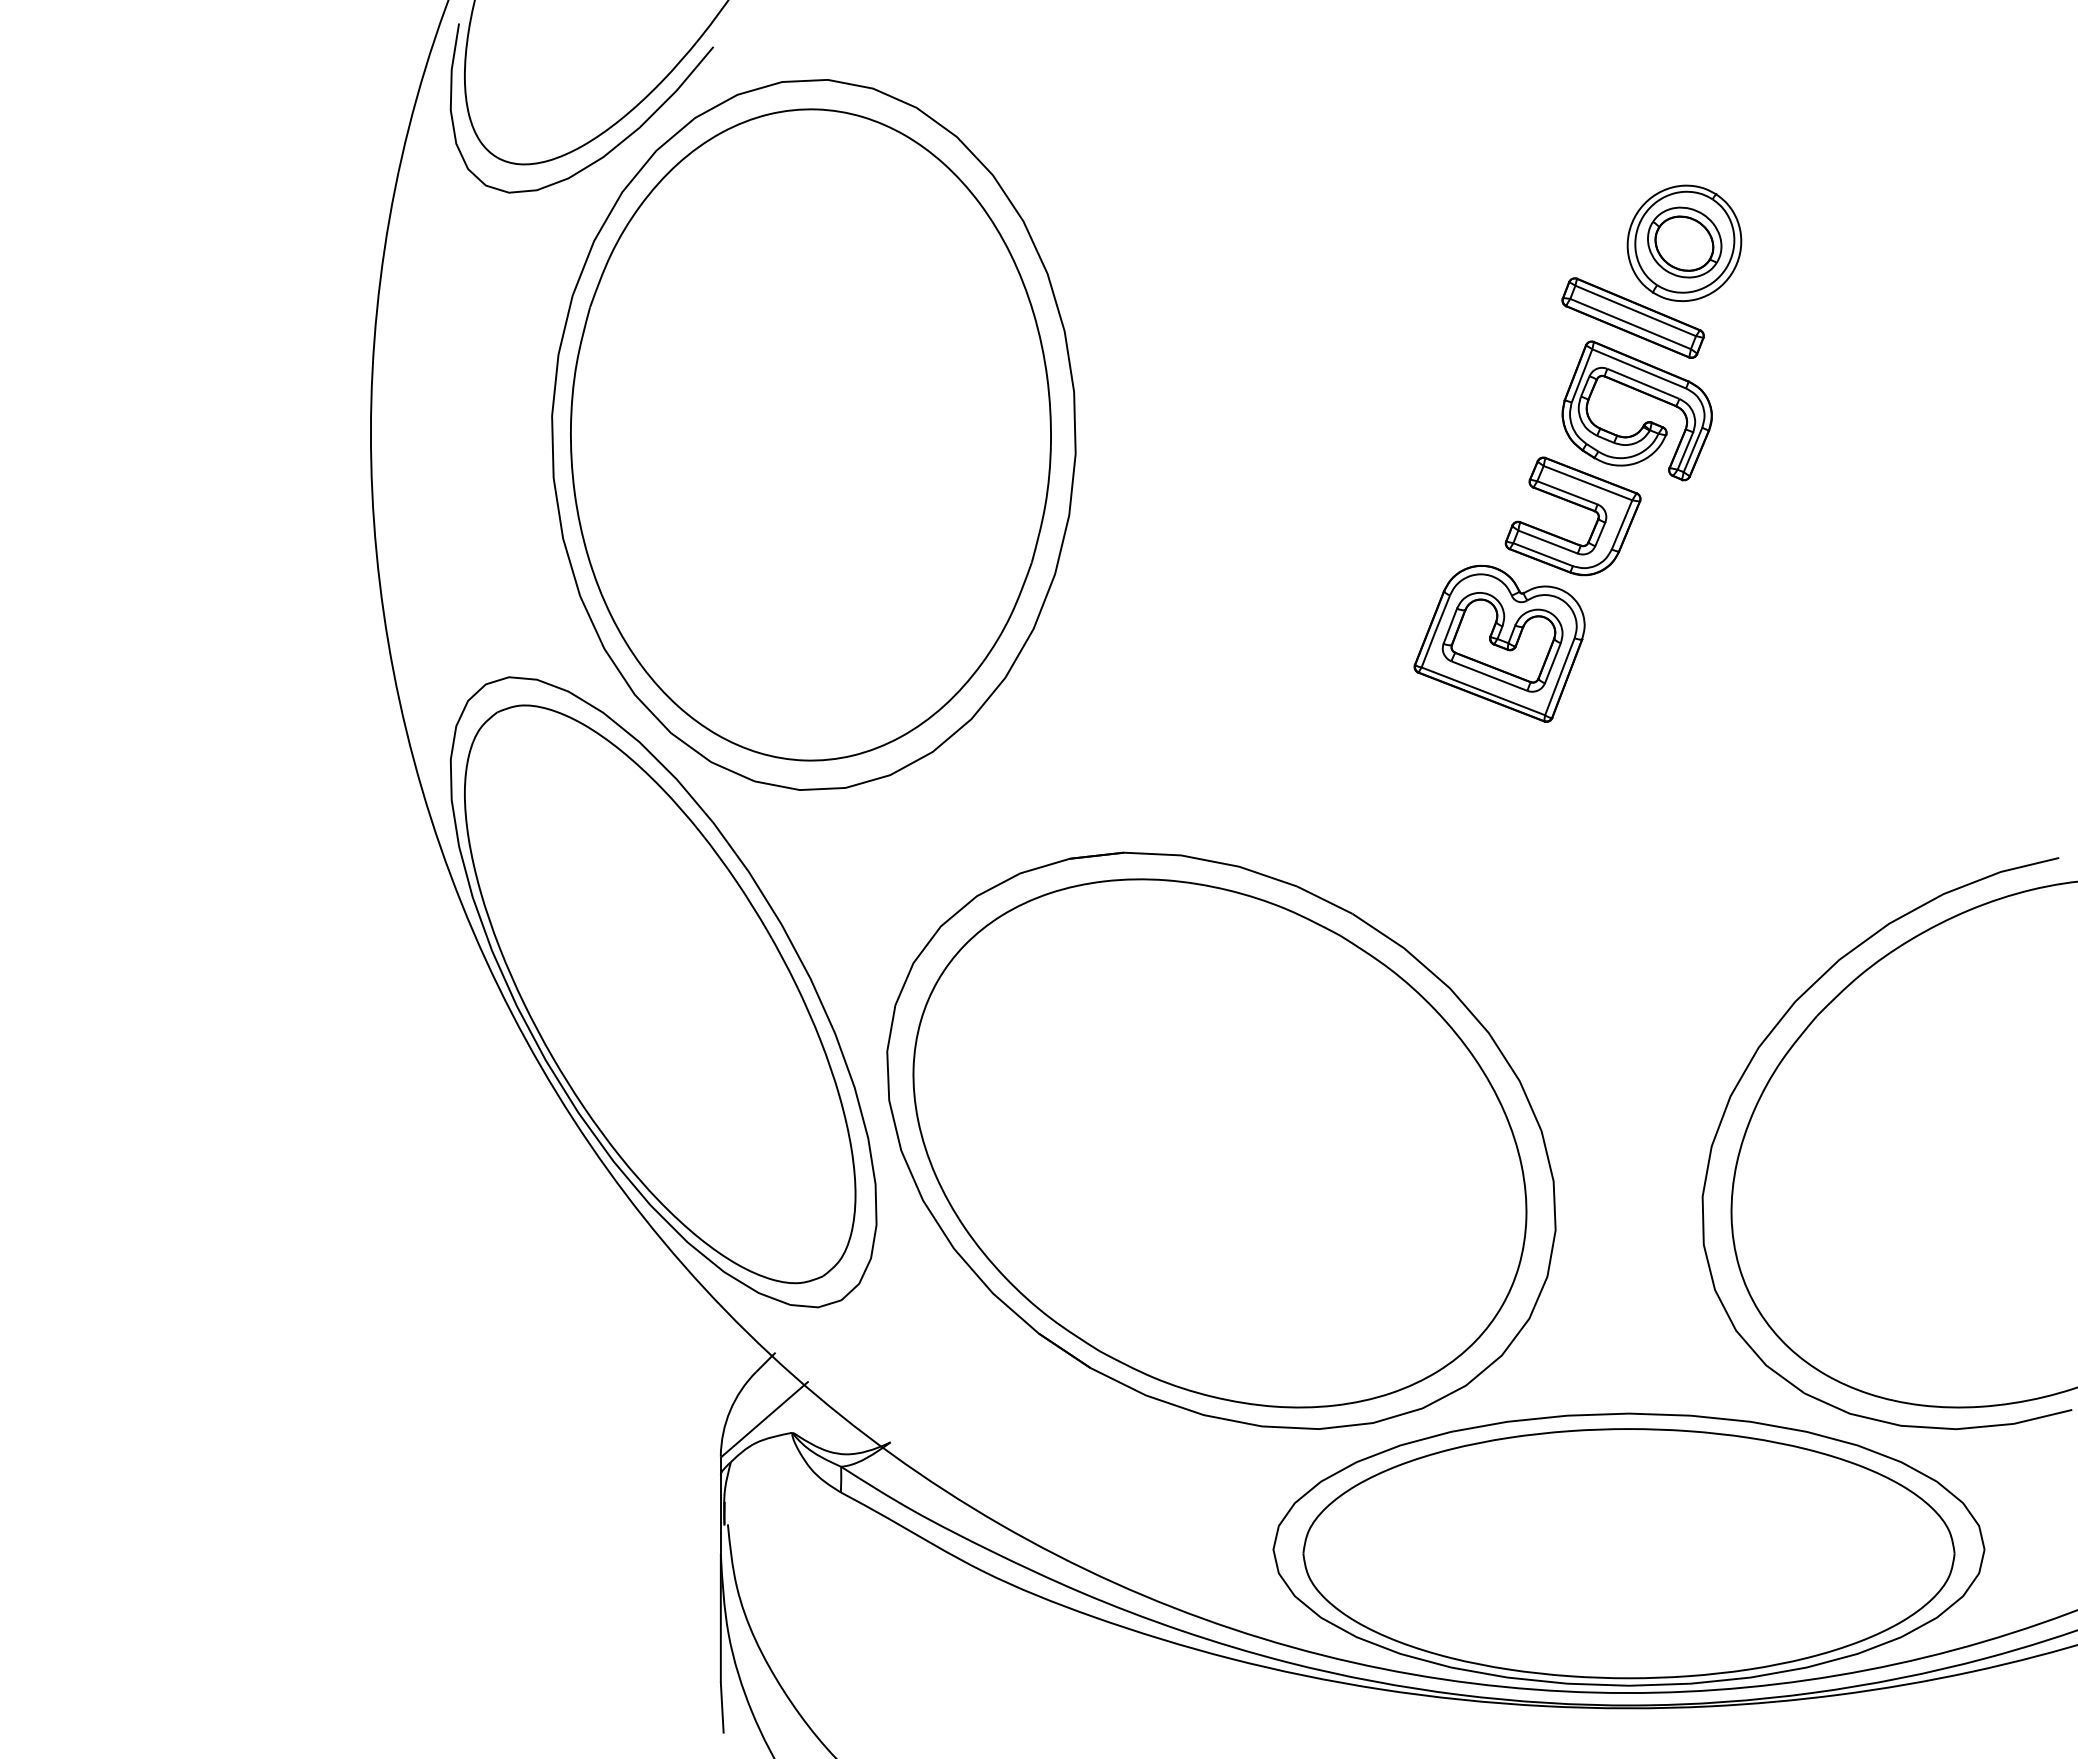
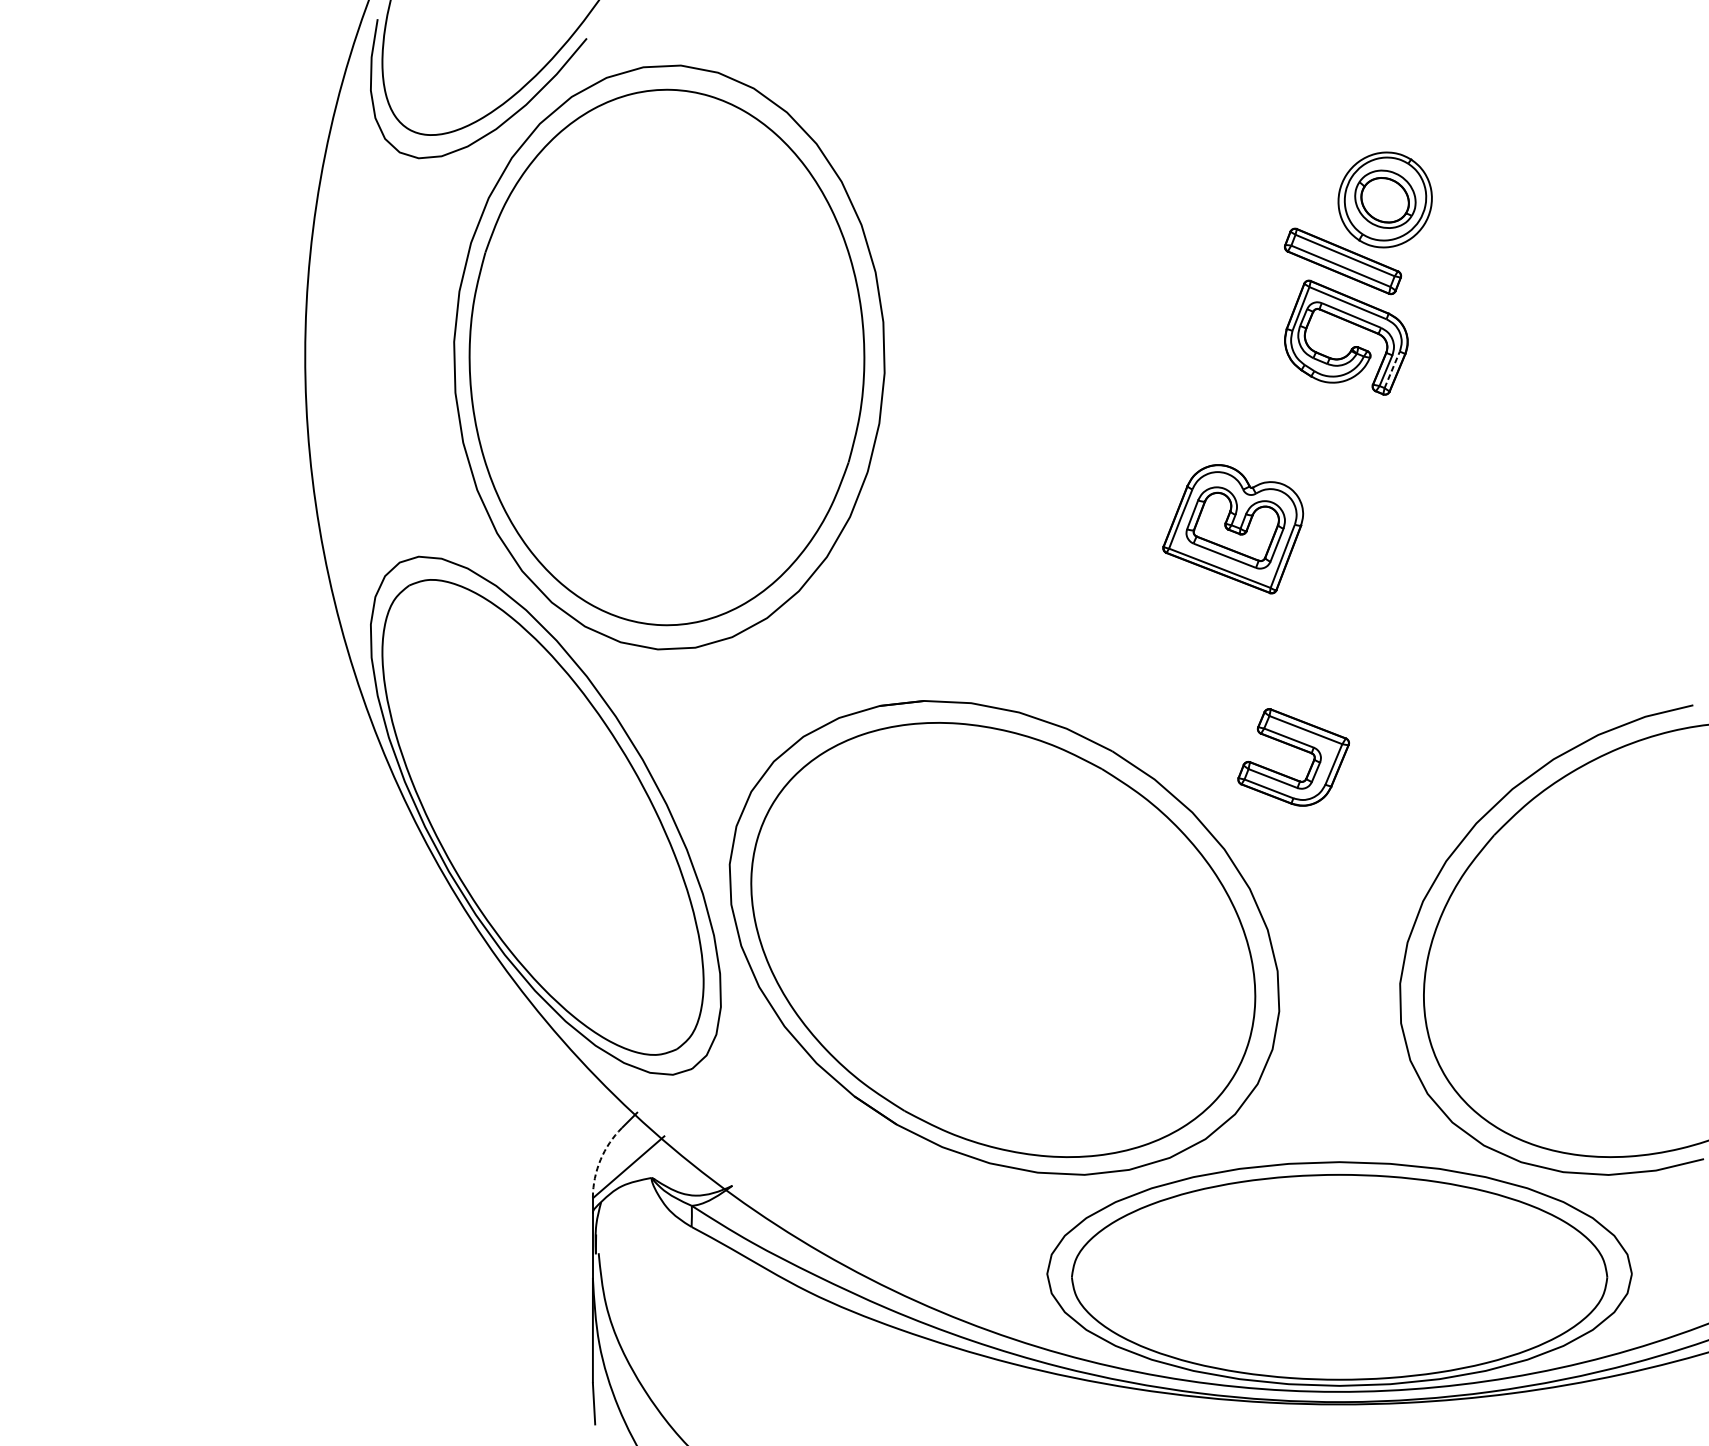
line: (1693, 449) -> (1392, 369), solid -> dashed
part: (1576, 505) -> (1296, 748), moved
arc: (730, 1410) -> (600, 1159), solid -> dashed

